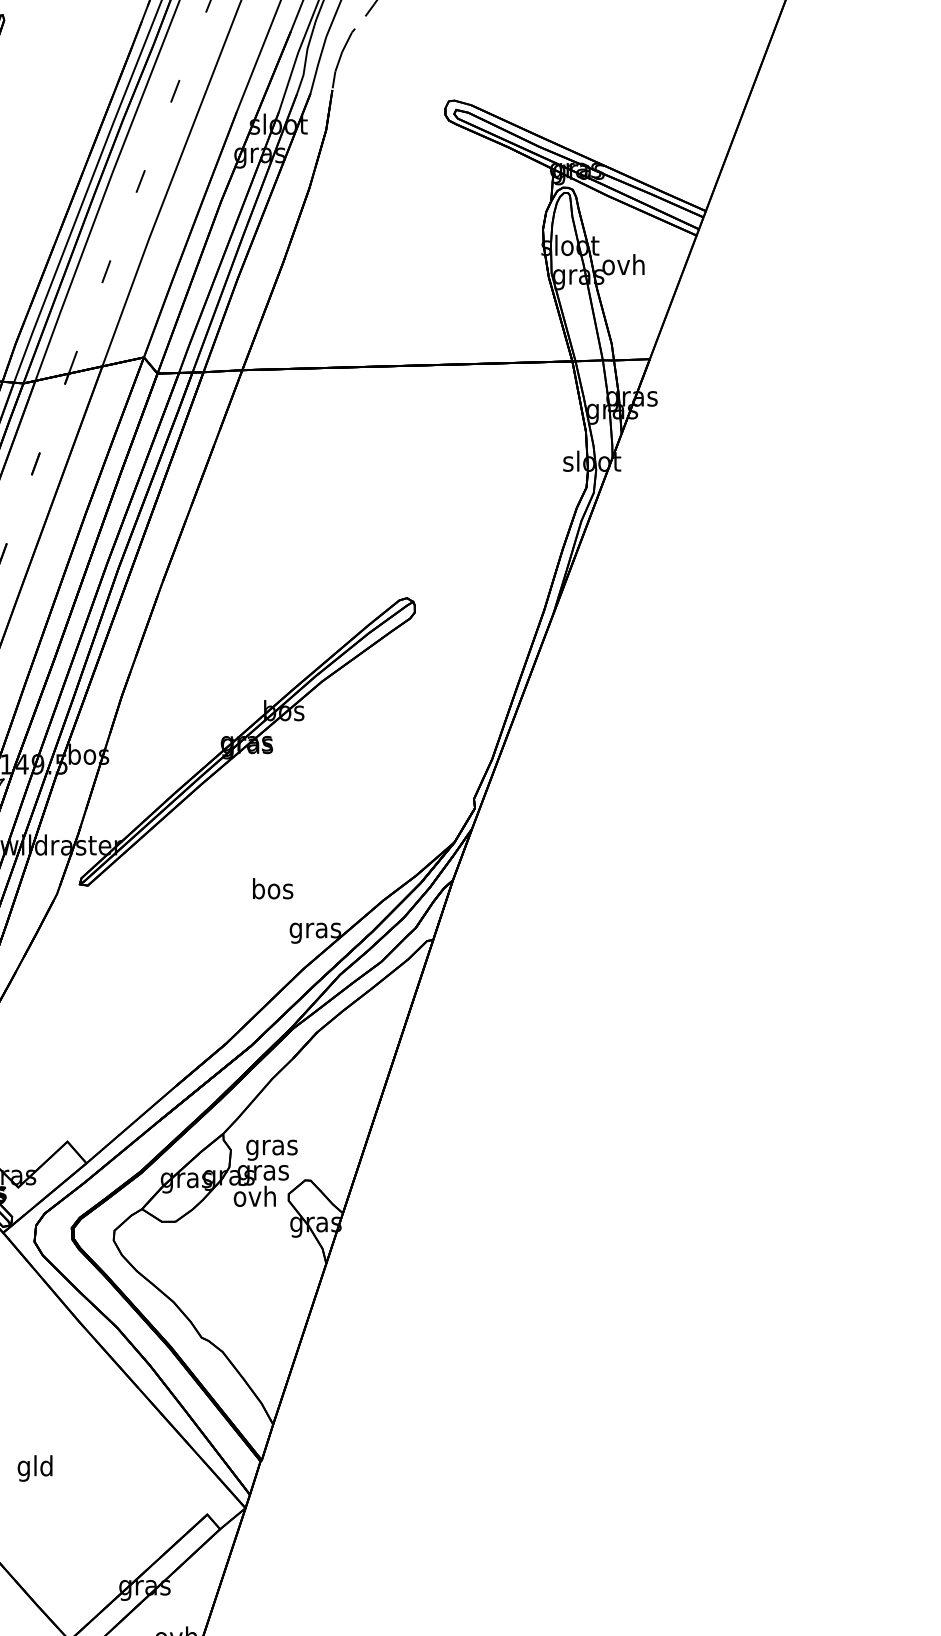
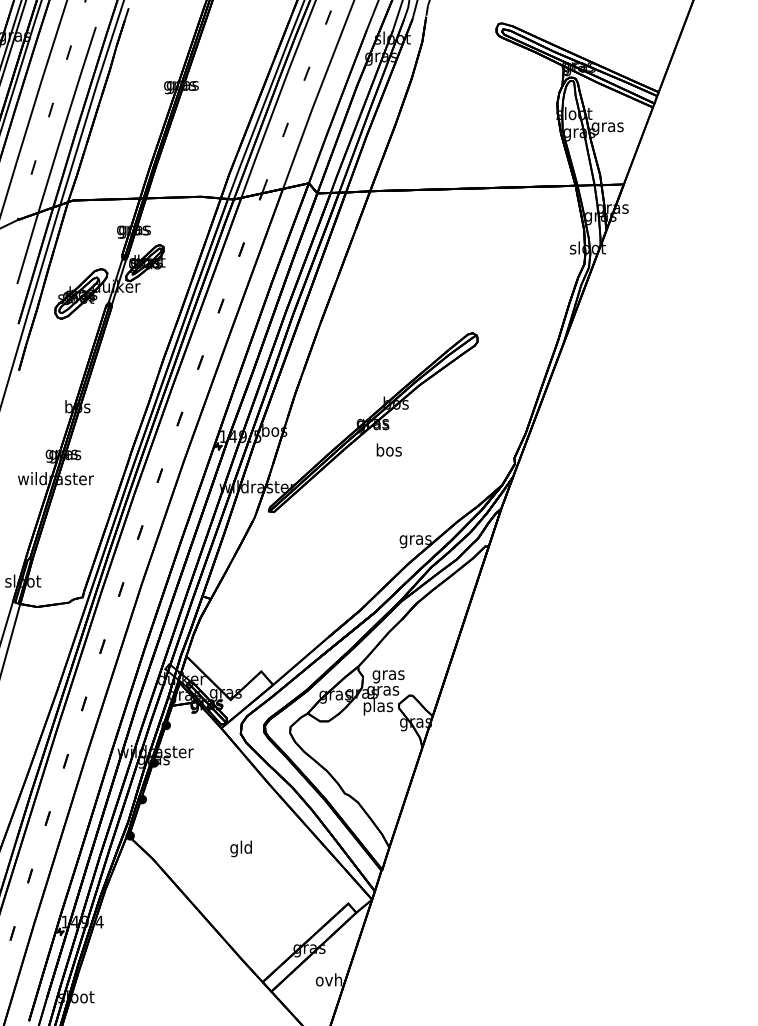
text: (623, 267) -> (607, 127), ovh -> gras
text: (271, 887) -> (388, 449), moved
text: (255, 1199) -> (378, 707), ovh -> plas
text: (34, 1467) -> (240, 848), moved

